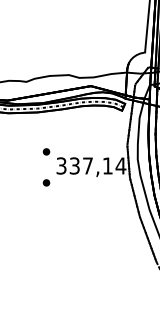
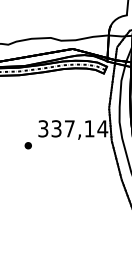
part: (46, 151) -> (28, 114), removed

